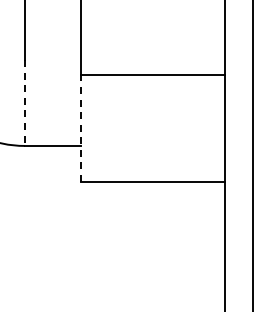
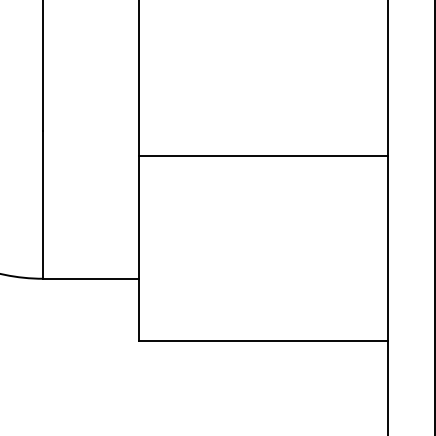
line: (24, 103) -> (42, 205), dashed -> solid
line: (80, 128) -> (138, 248), dashed -> solid

